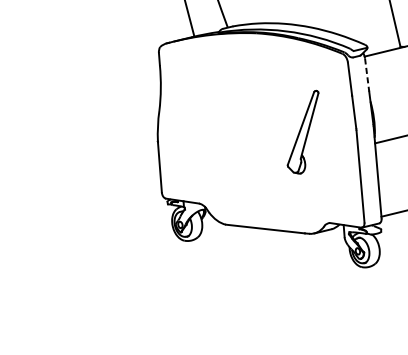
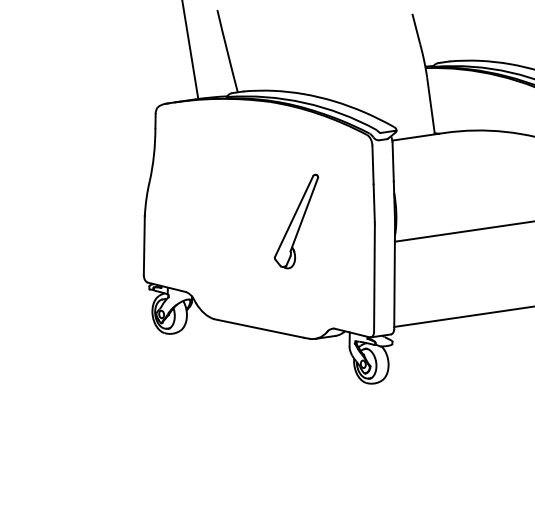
line: (367, 75) -> (393, 162), dashed -> solid
part: (303, 132) -> (296, 221), moved

